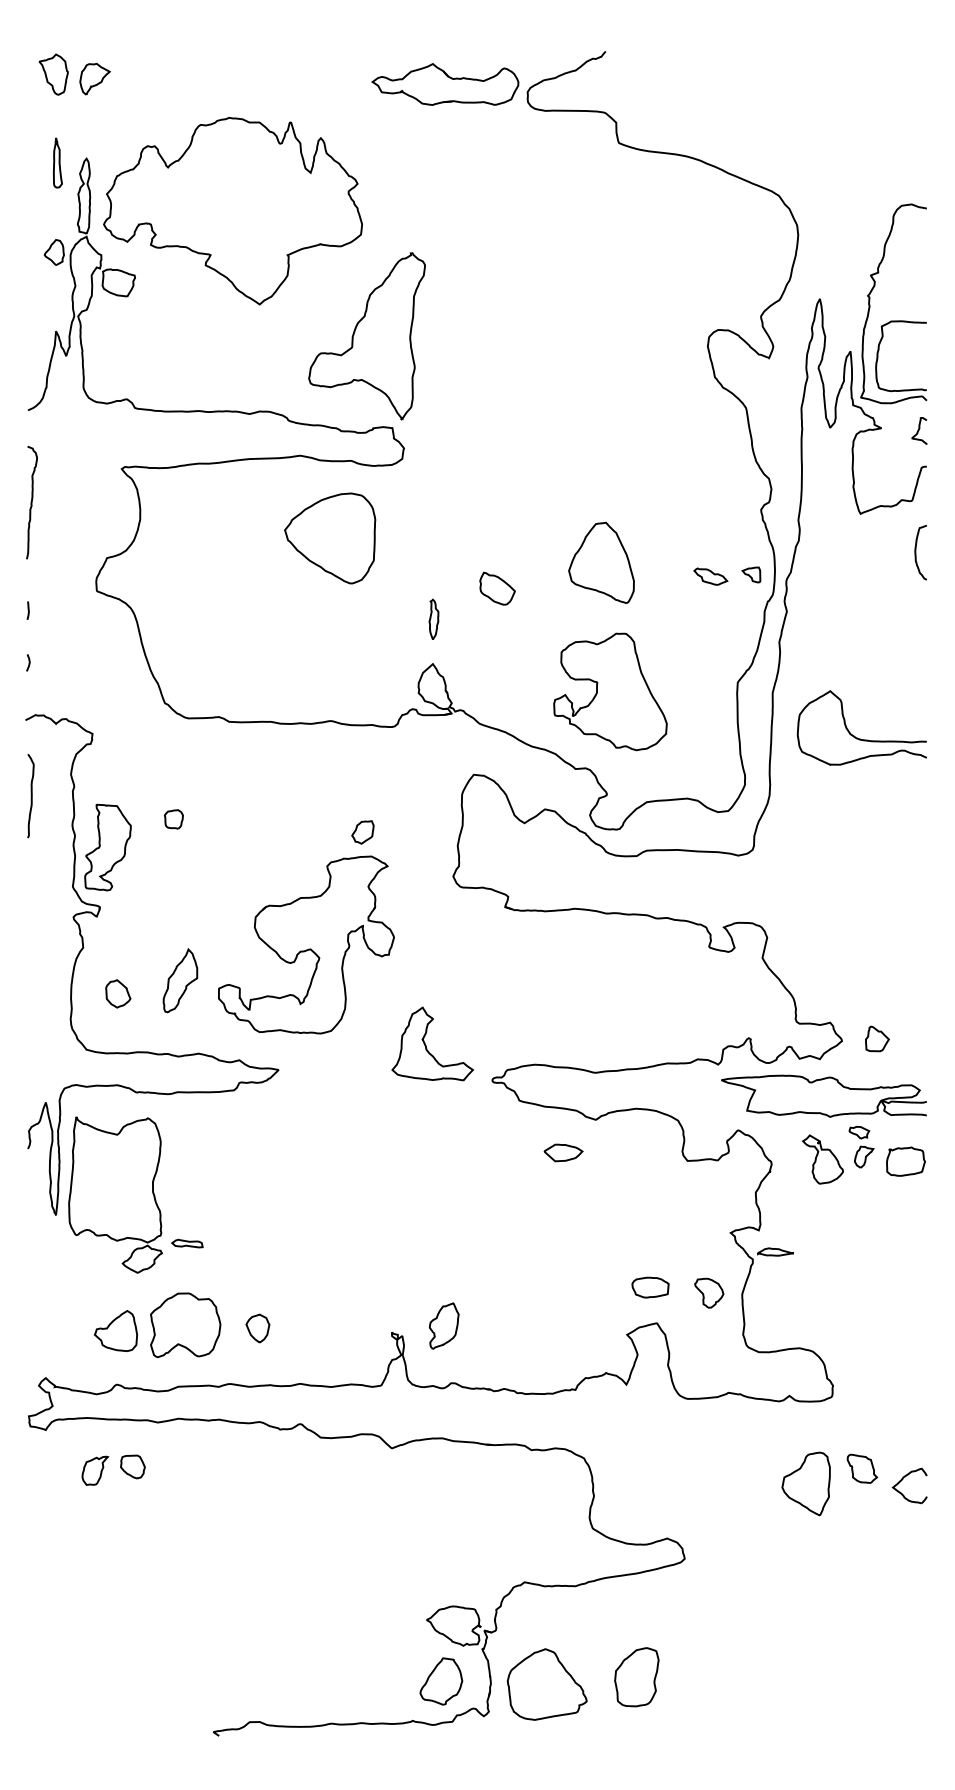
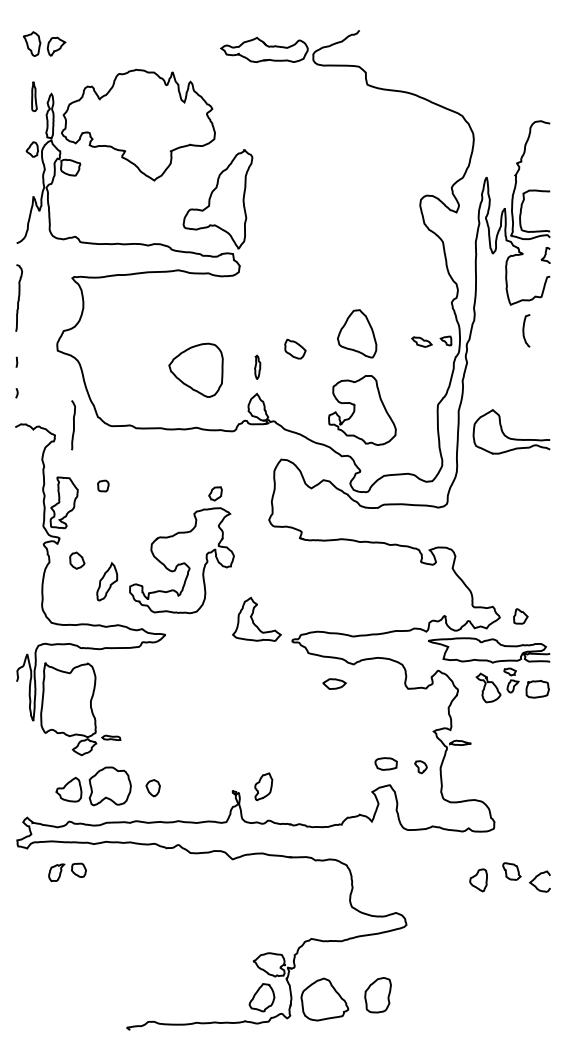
part: (329, 536) -> (195, 369), moved
curve: (917, 552) -> (524, 330), moved
curve: (30, 796) -> (73, 425), moved
part: (118, 993) -> (77, 560), moved
part: (708, 1291) -> (420, 766), size x0.7
part: (806, 1483) -> (478, 880), size x0.6

